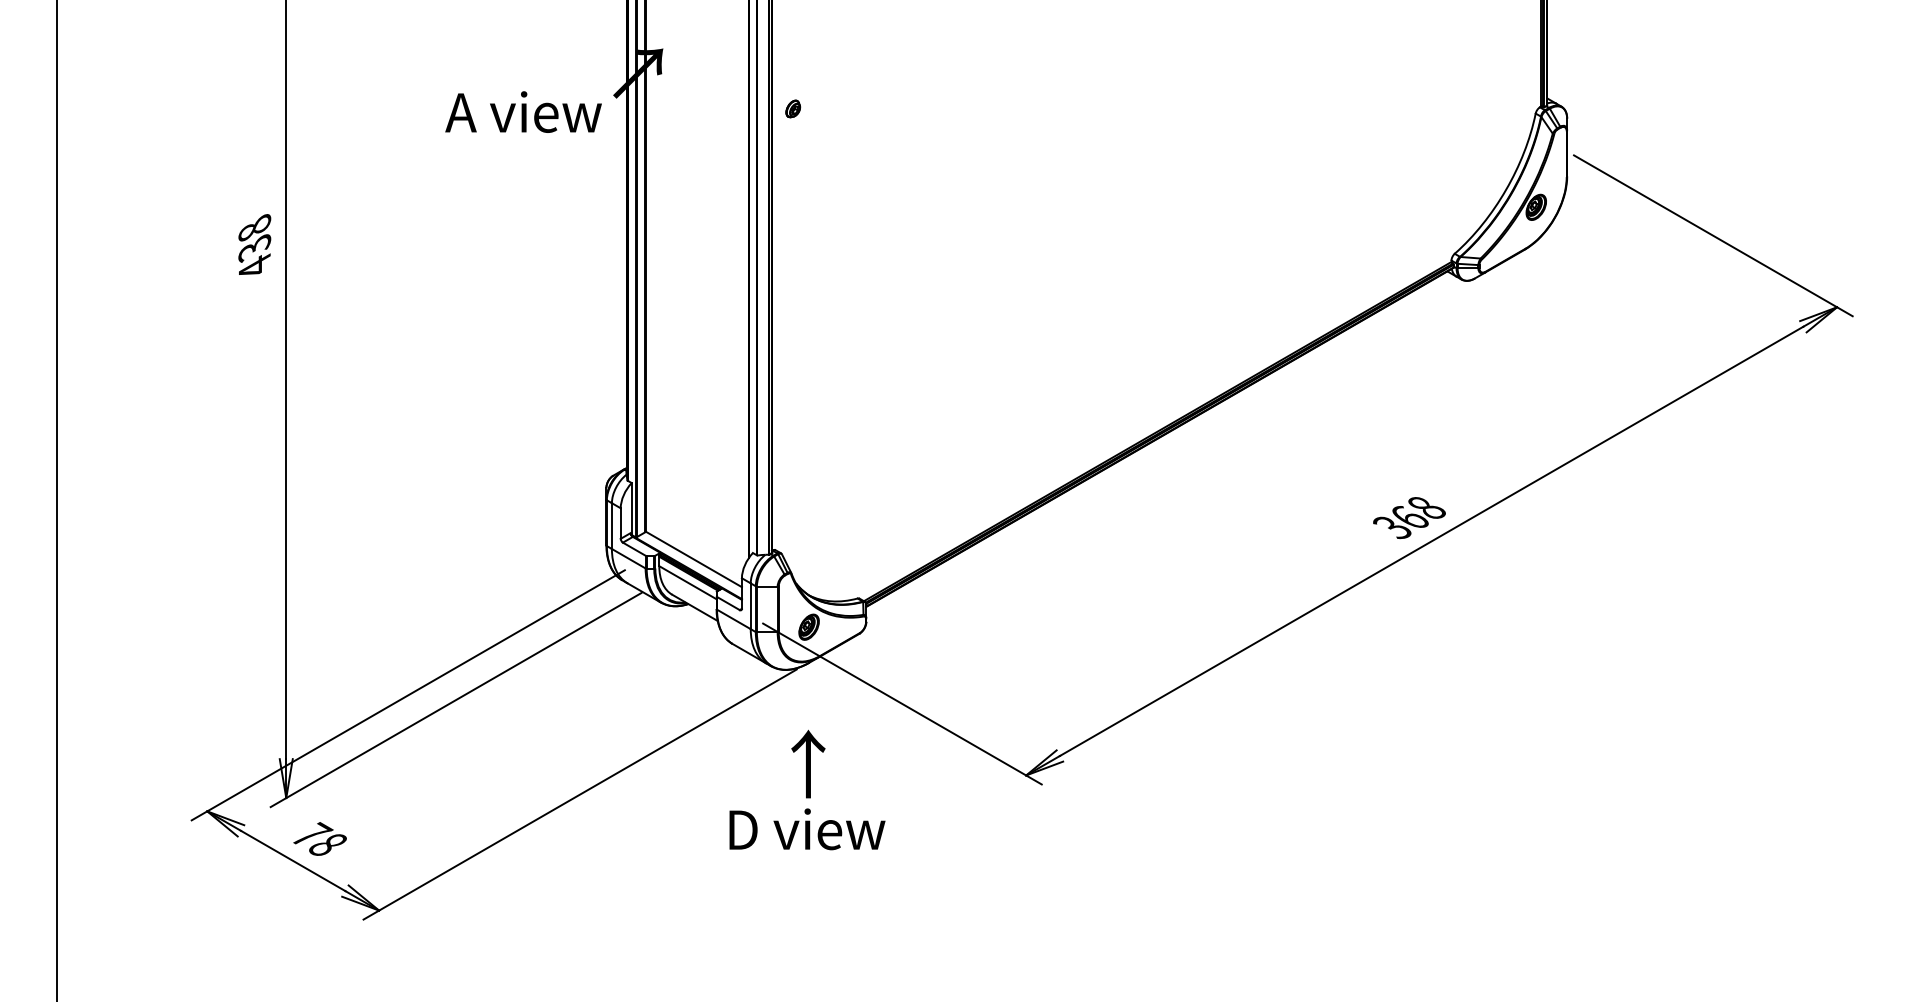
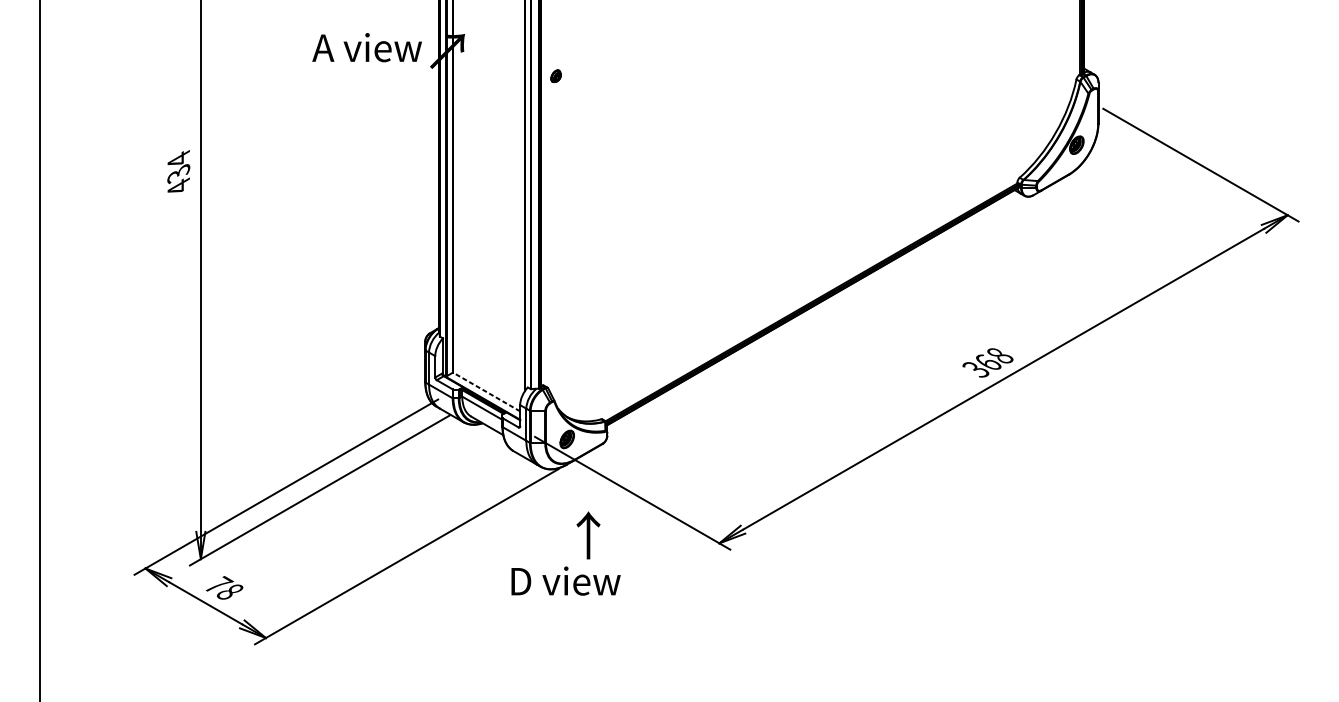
text: (523, 111) -> (367, 47), moved
text: (254, 227) -> (178, 159), 438 -> 434
line: (693, 559) -> (486, 391), solid -> dashed
text: (808, 763) -> (588, 534), moved

